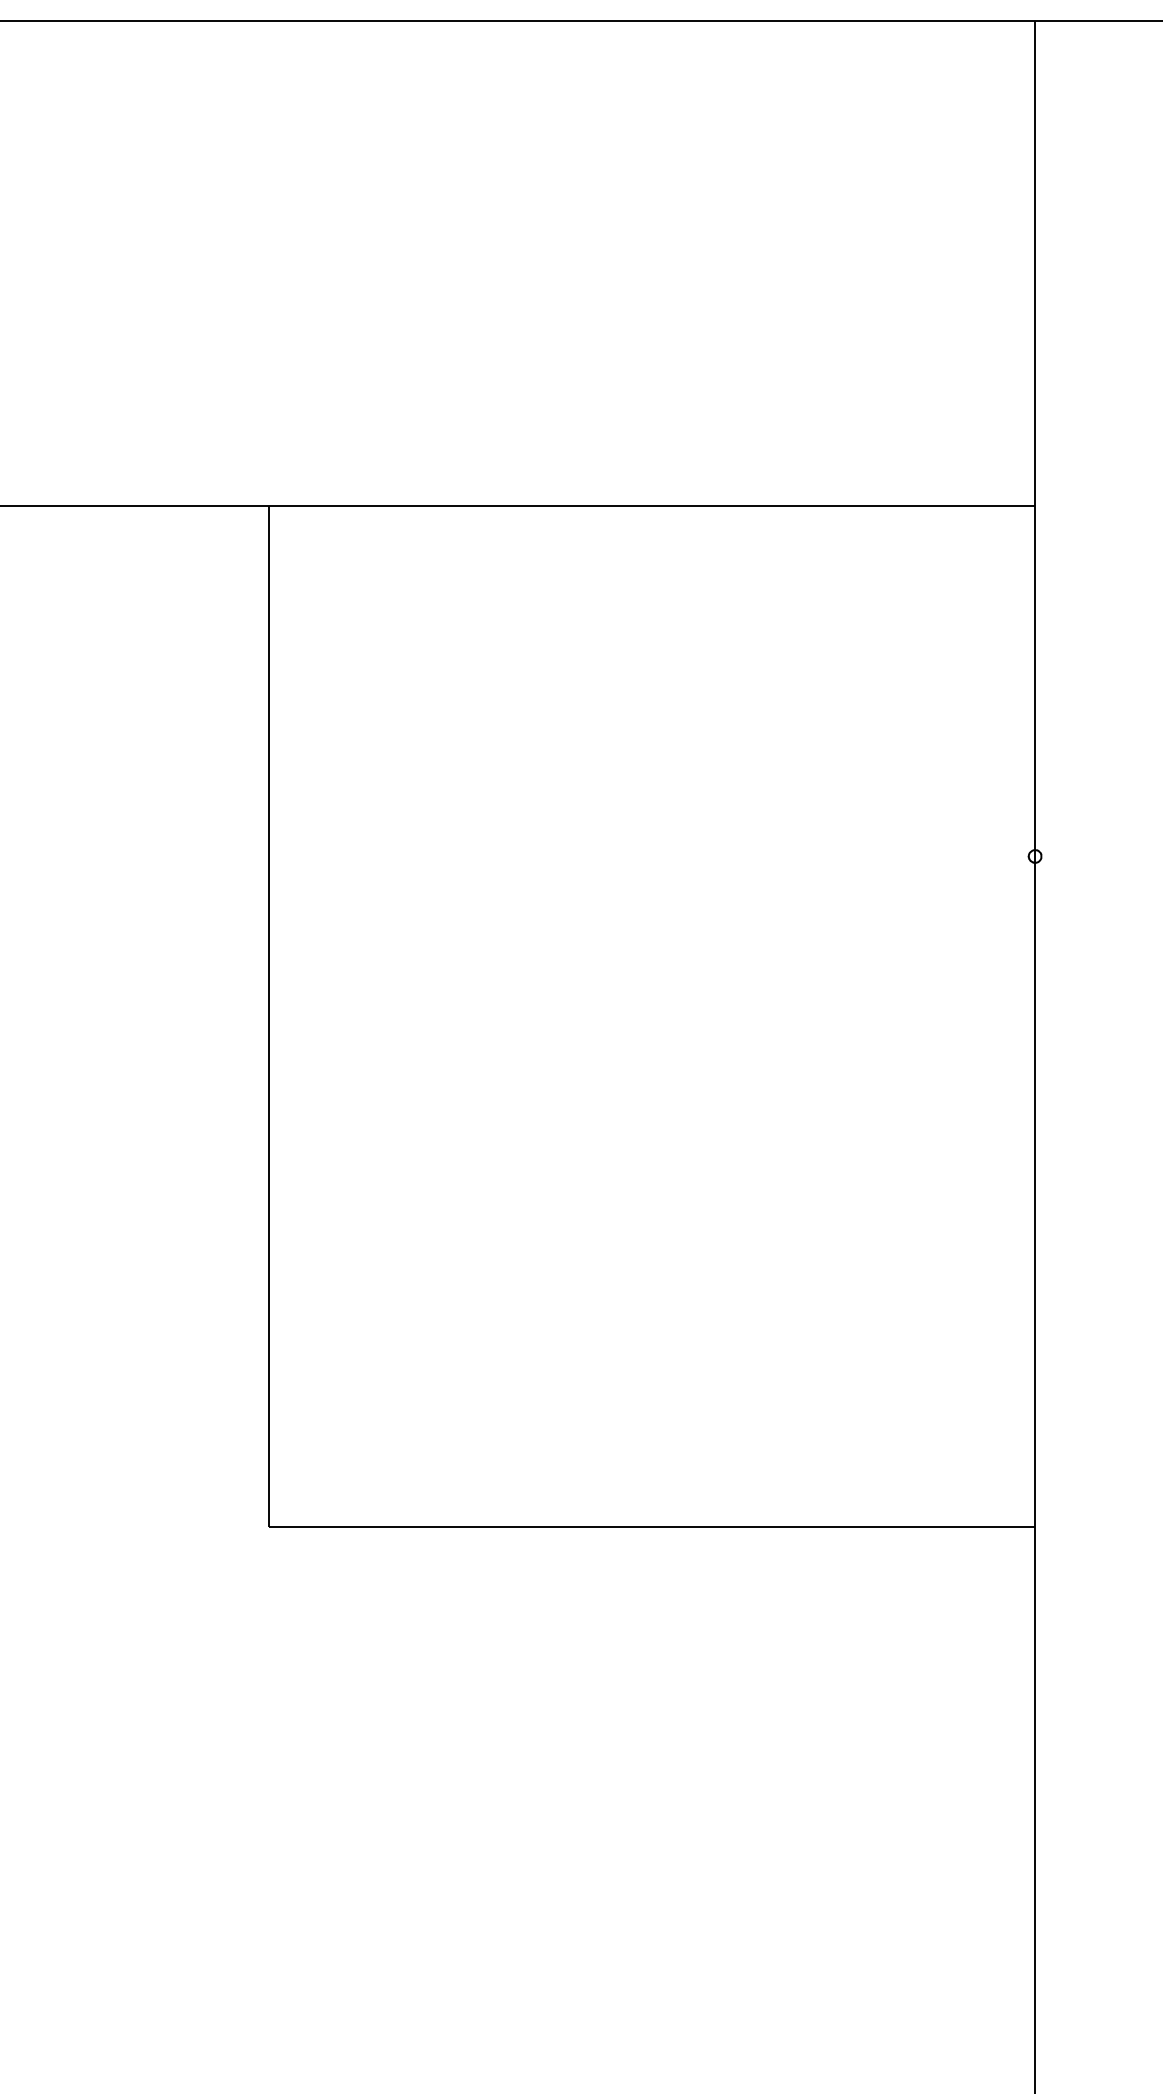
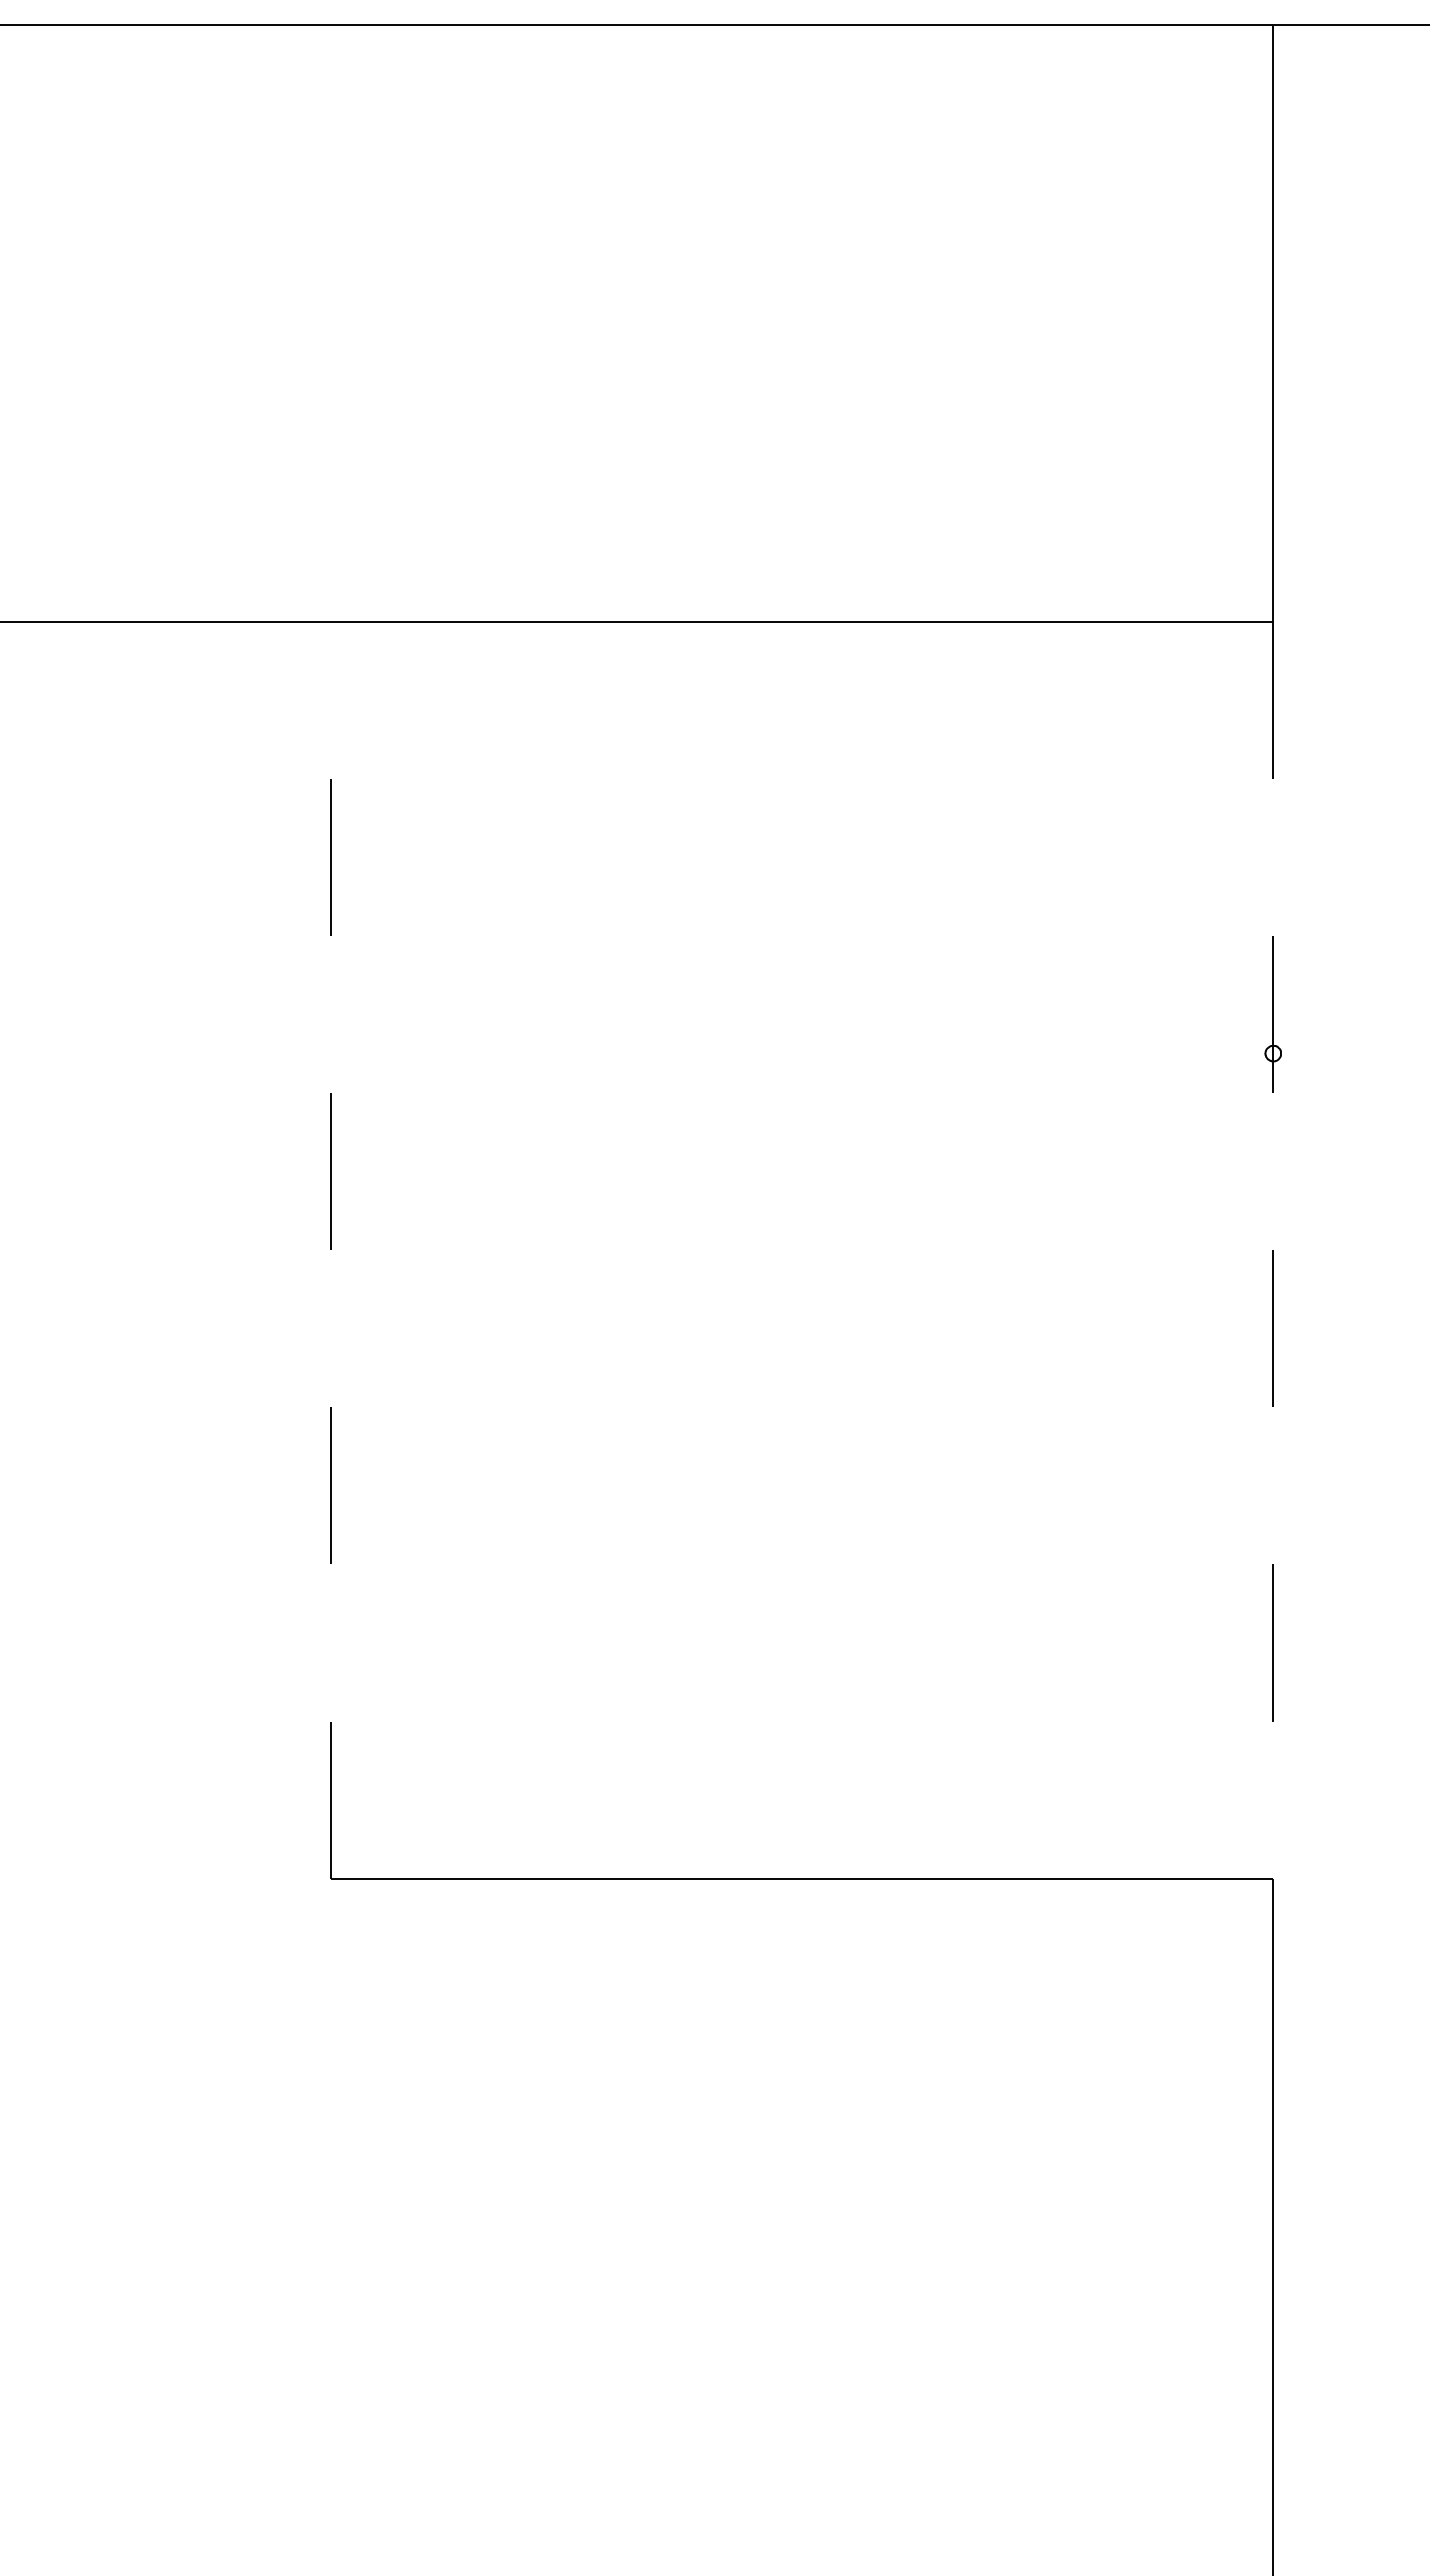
line: (268, 1015) -> (330, 1249), solid -> dashed
line: (1035, 1016) -> (1273, 1250), solid -> dashed

